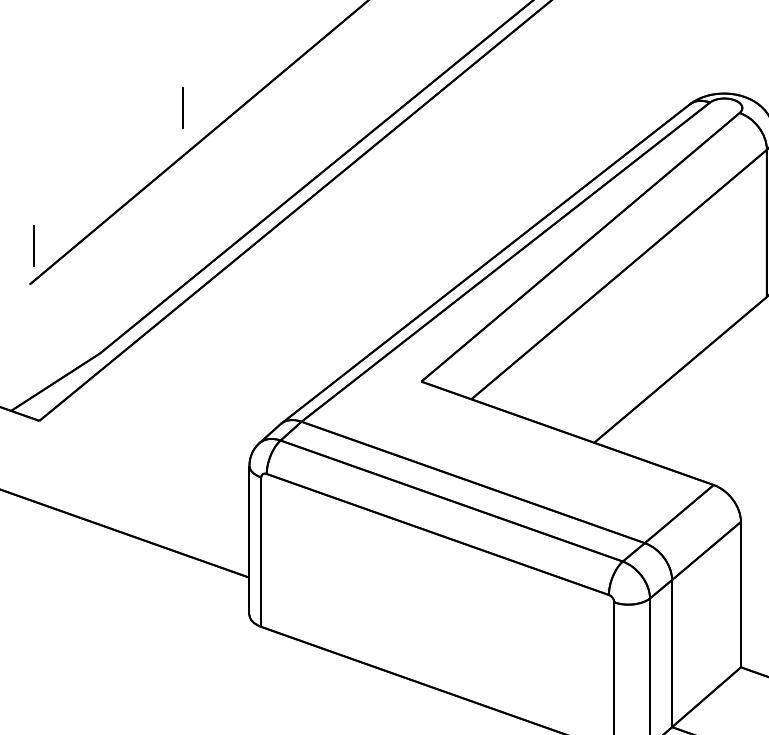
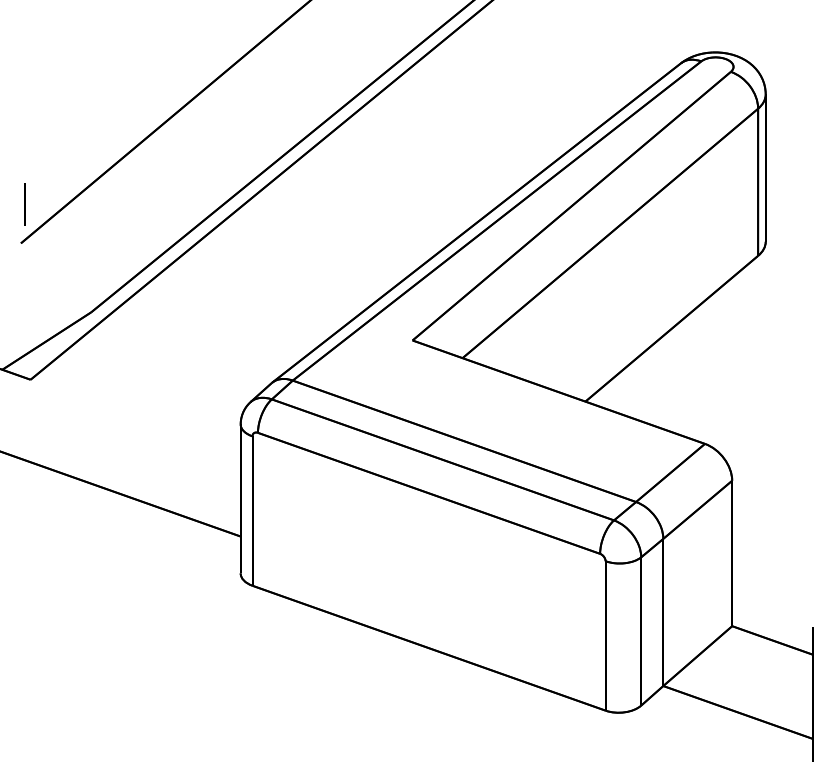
line: (182, 107) -> (173, 66), removed

